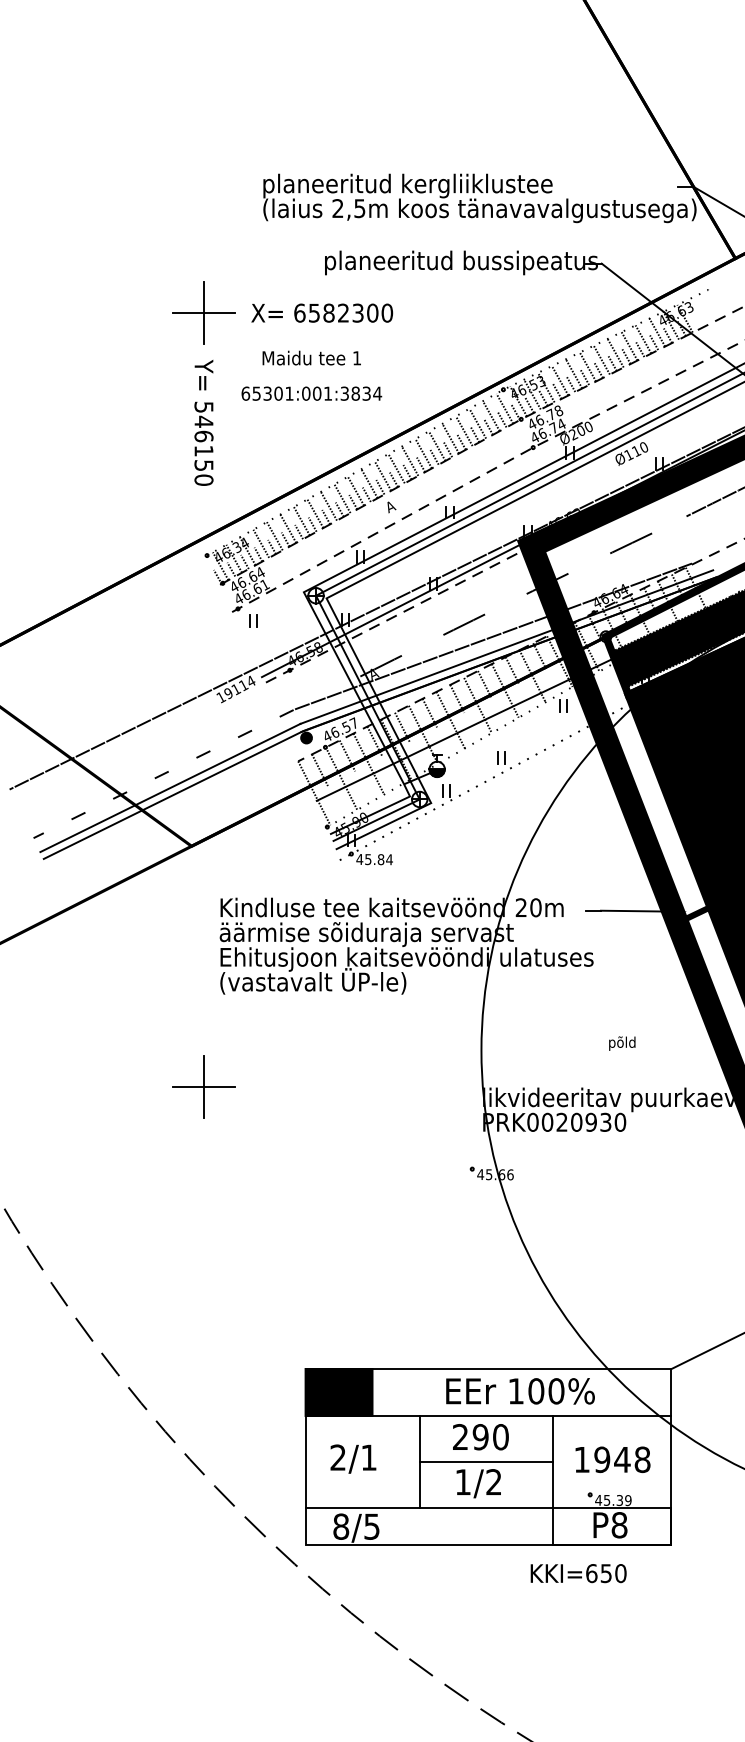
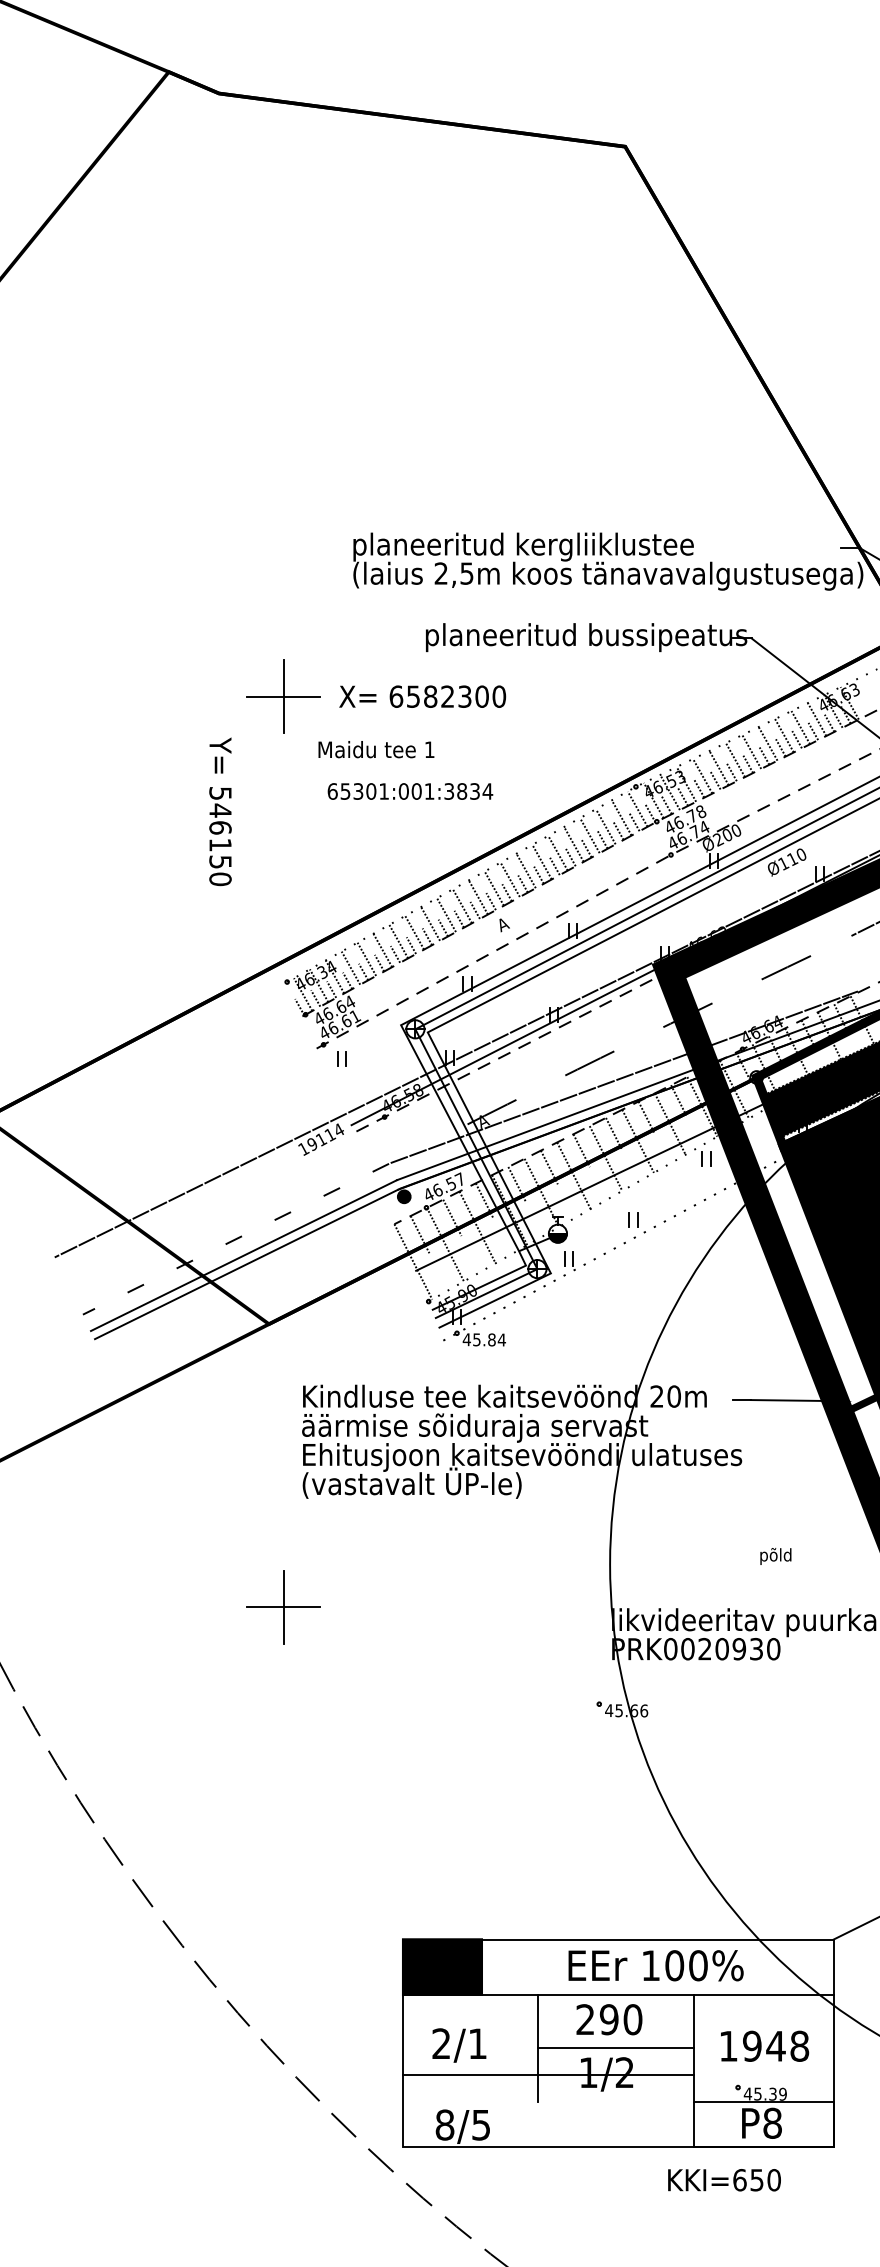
text: (311, 358) -> (376, 749), moved
text: (203, 422) -> (220, 811), moved
line: (429, 1507) -> (548, 2075), moved

